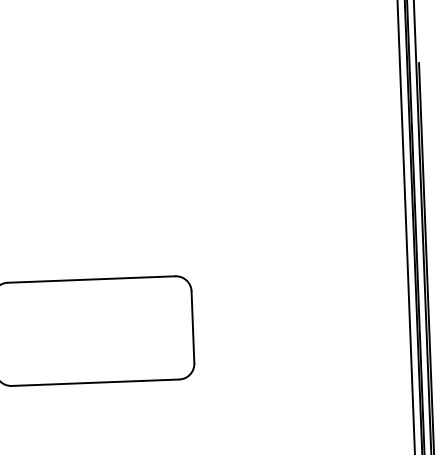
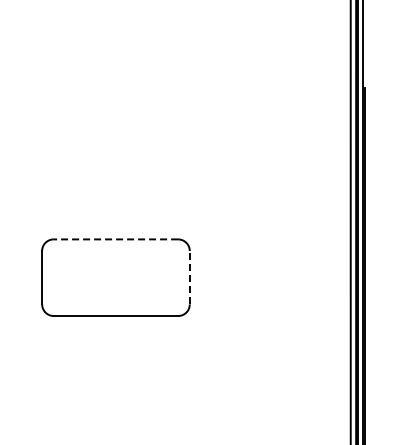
line: (90, 279) -> (115, 239), solid -> dashed
line: (192, 327) -> (189, 277), solid -> dashed

